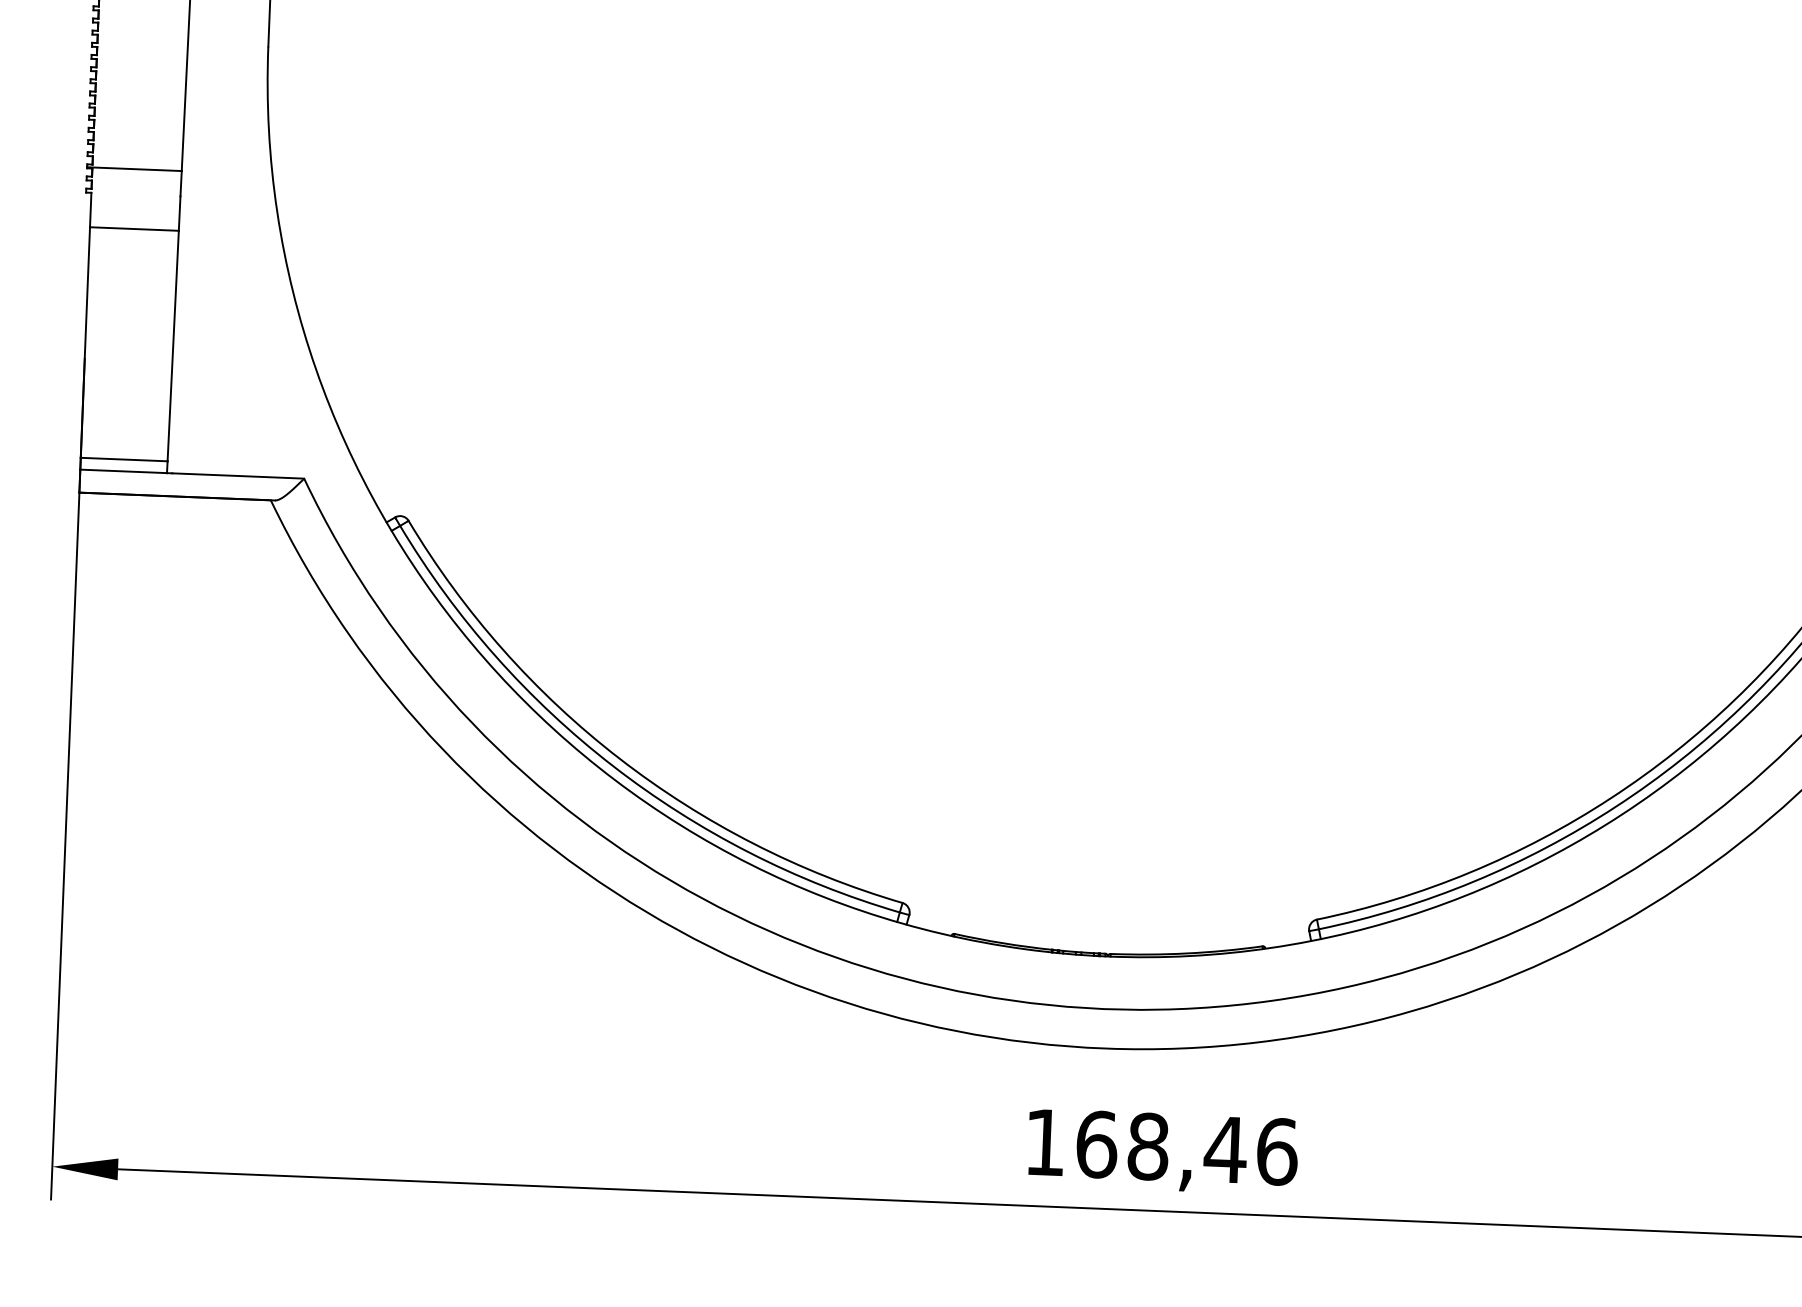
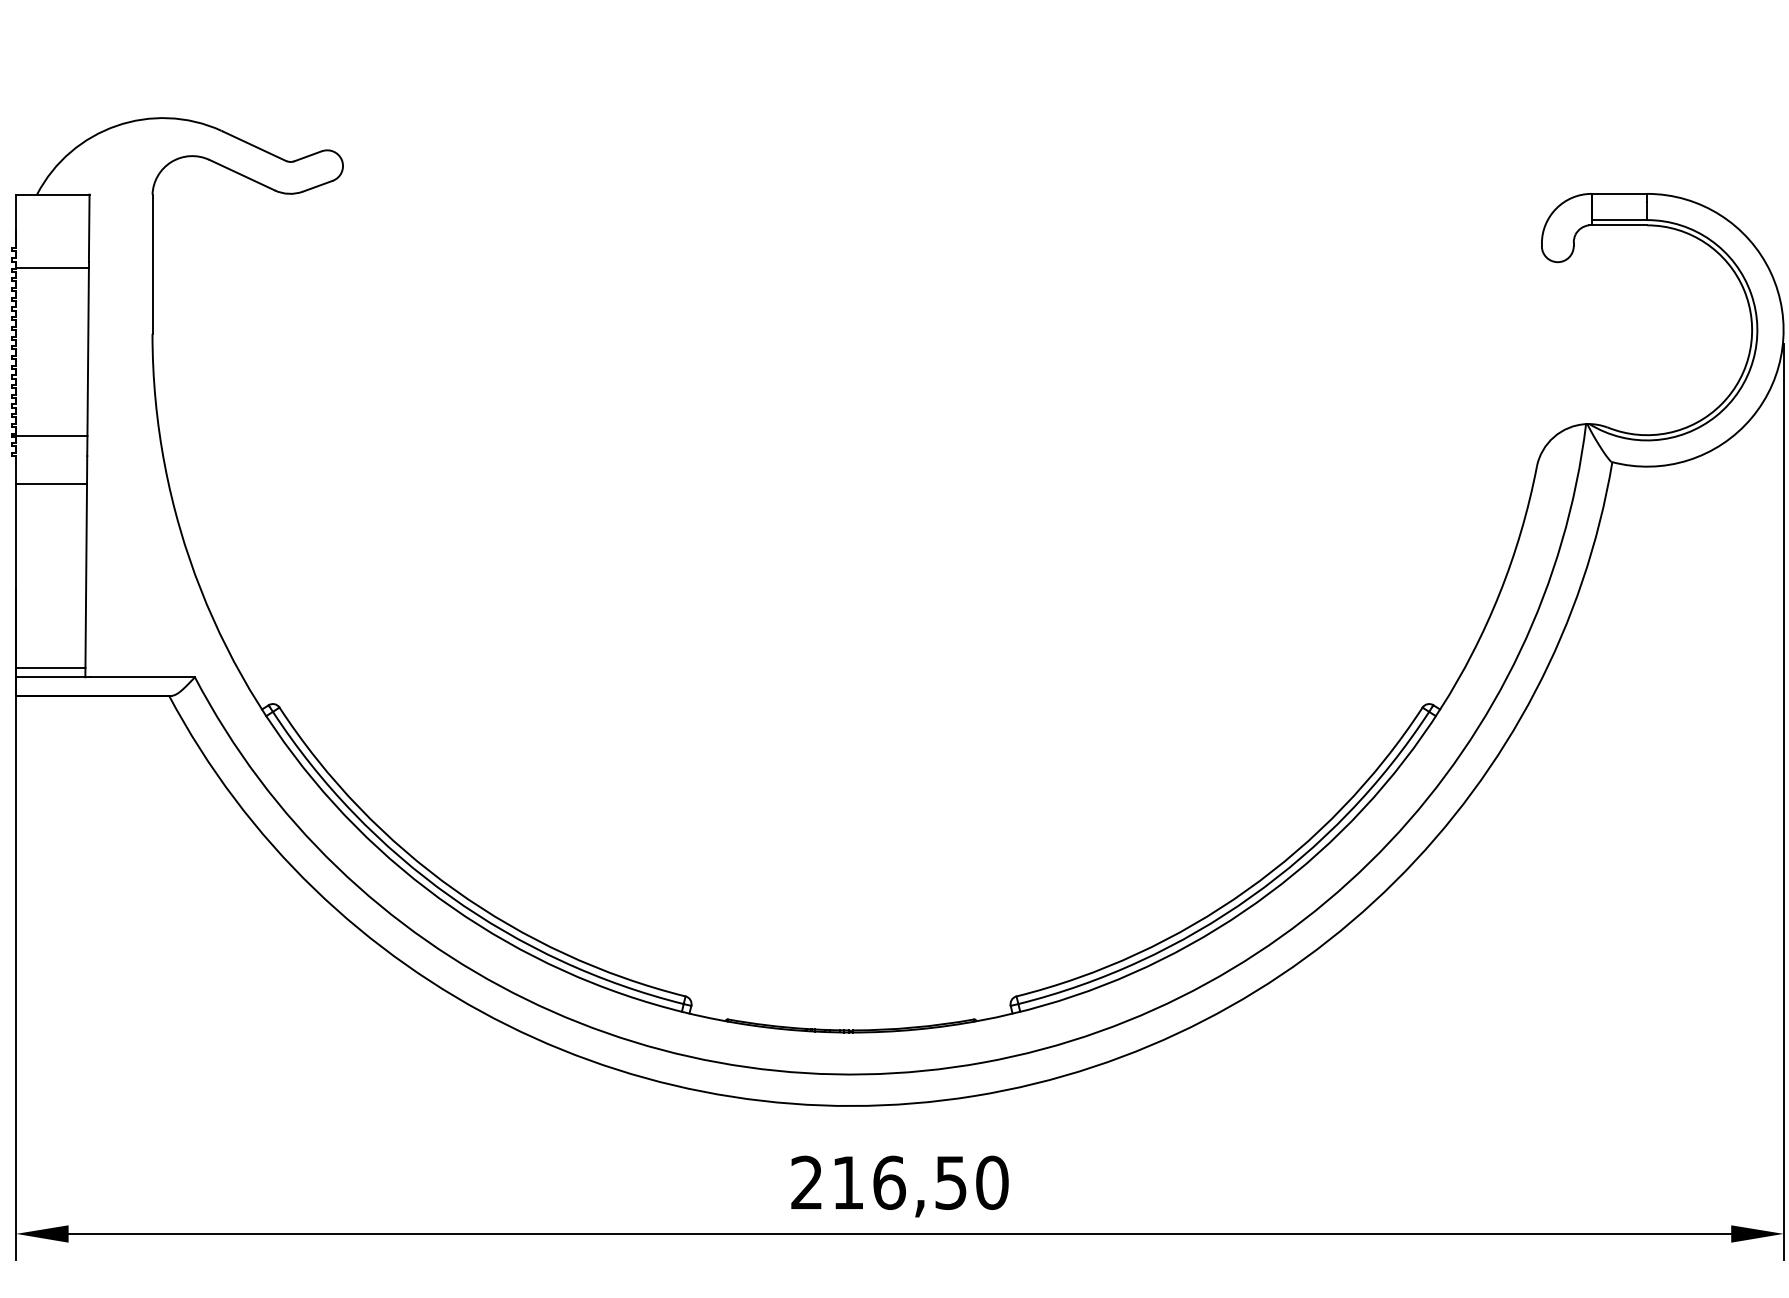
text: (1161, 1146) -> (899, 1182), 168,46 -> 216,50

